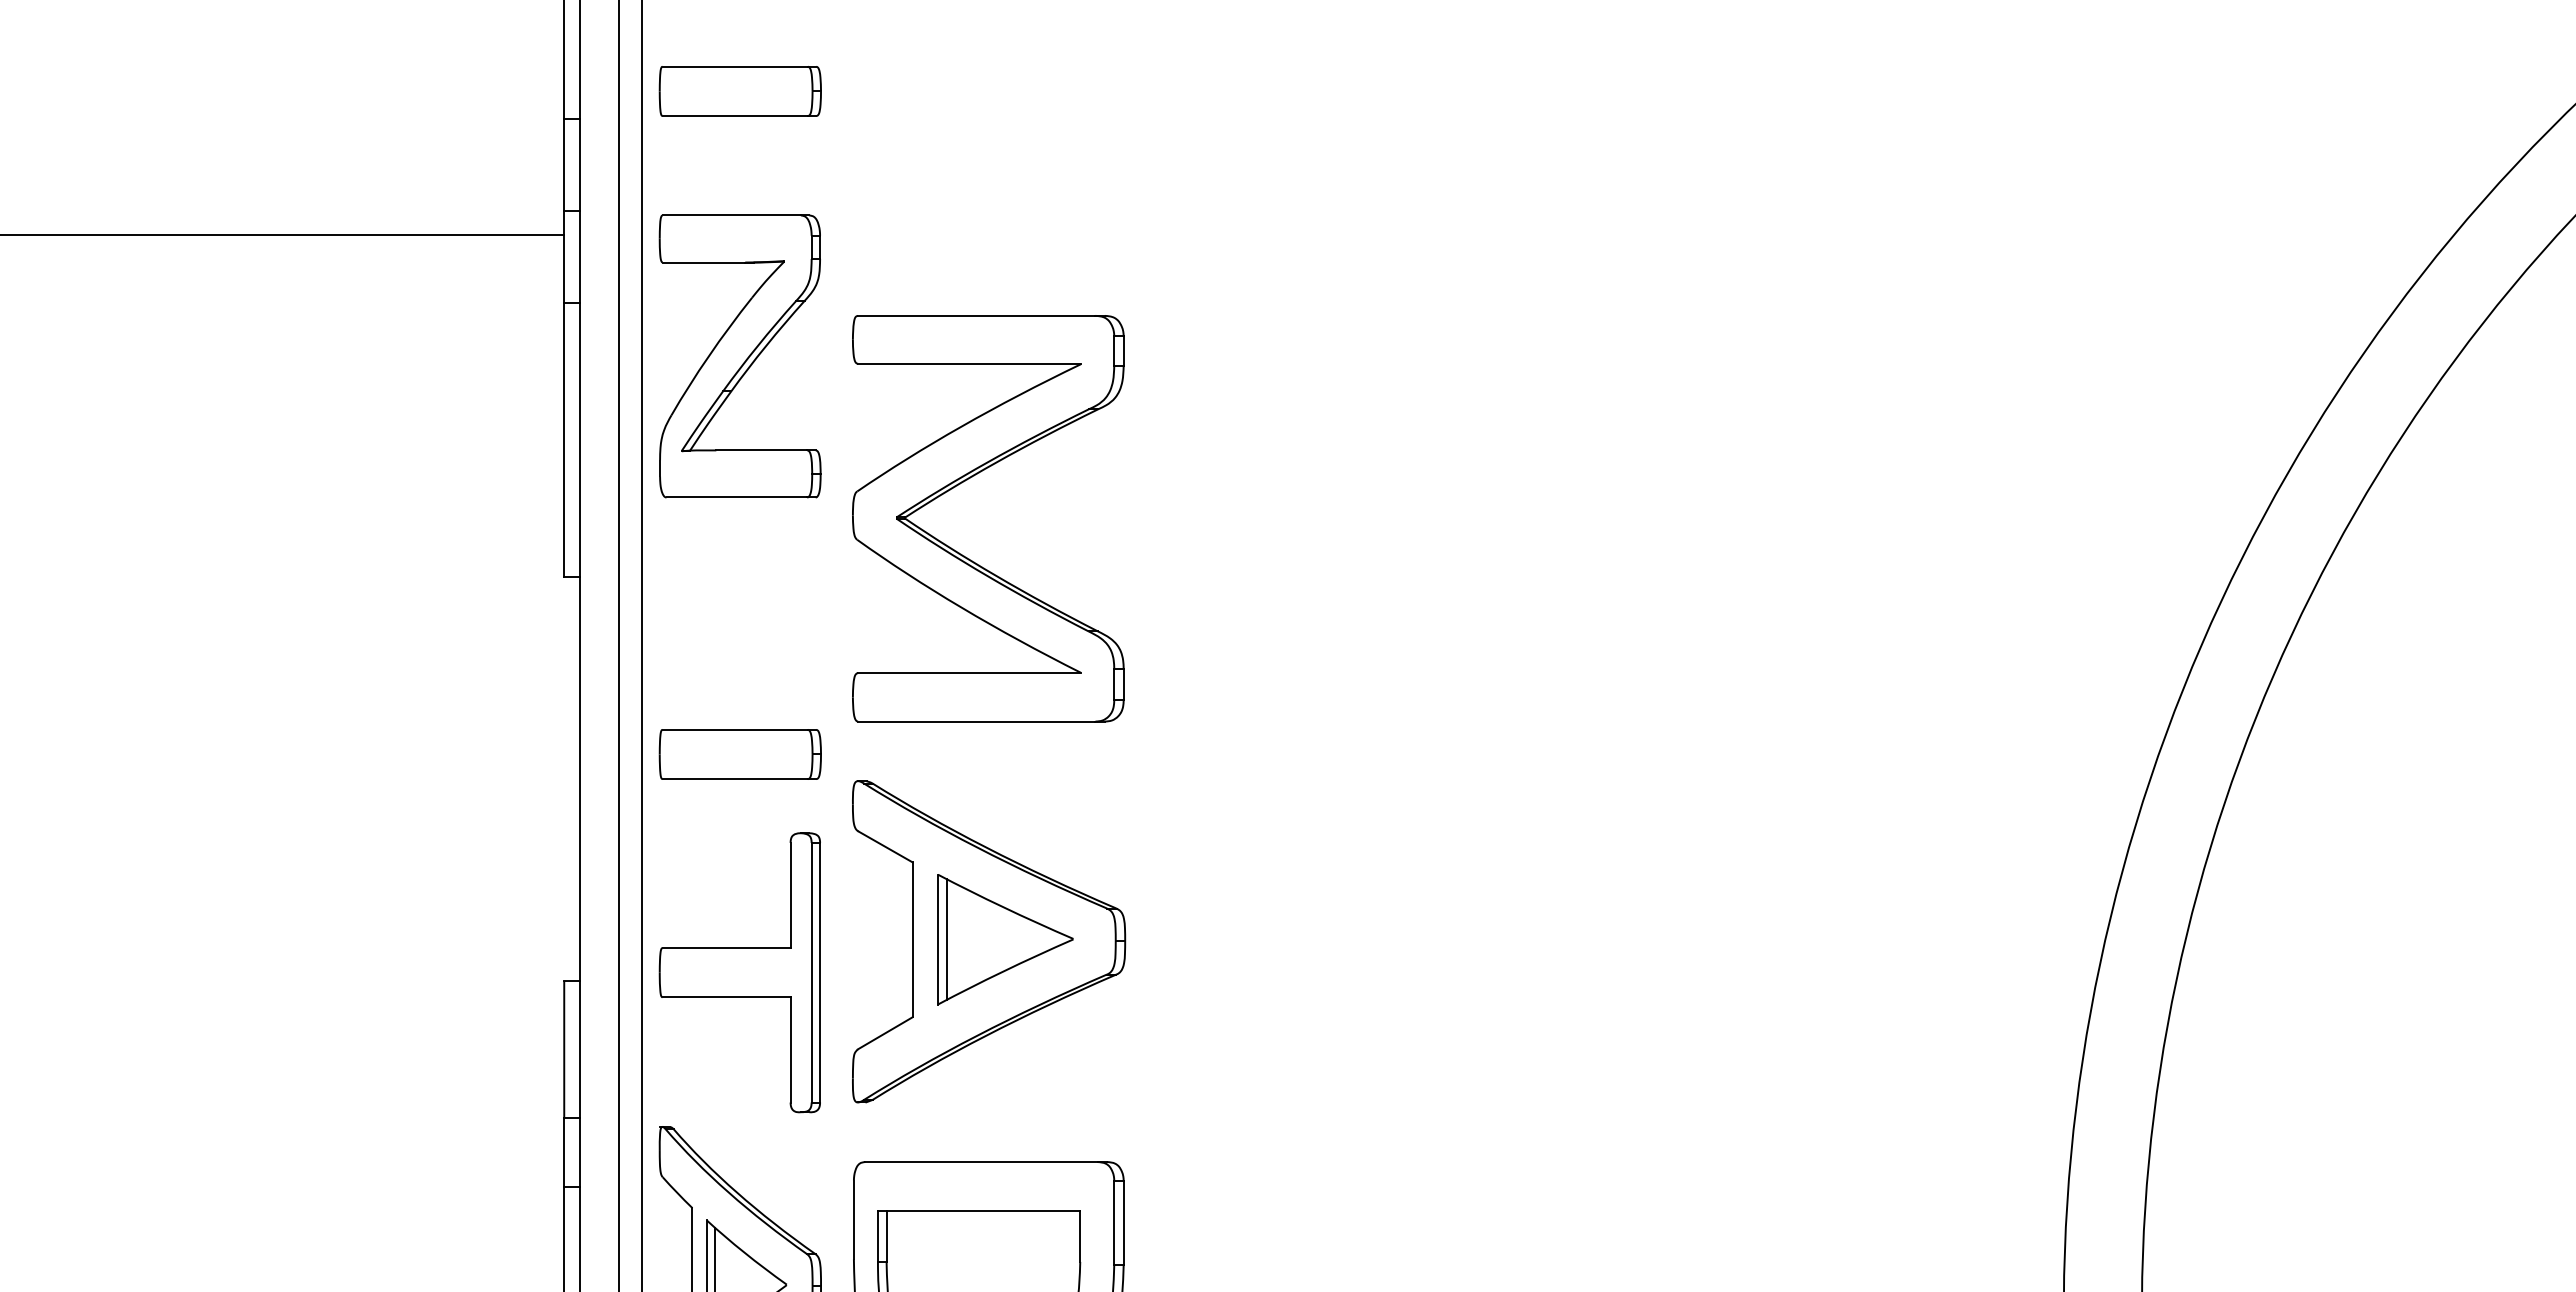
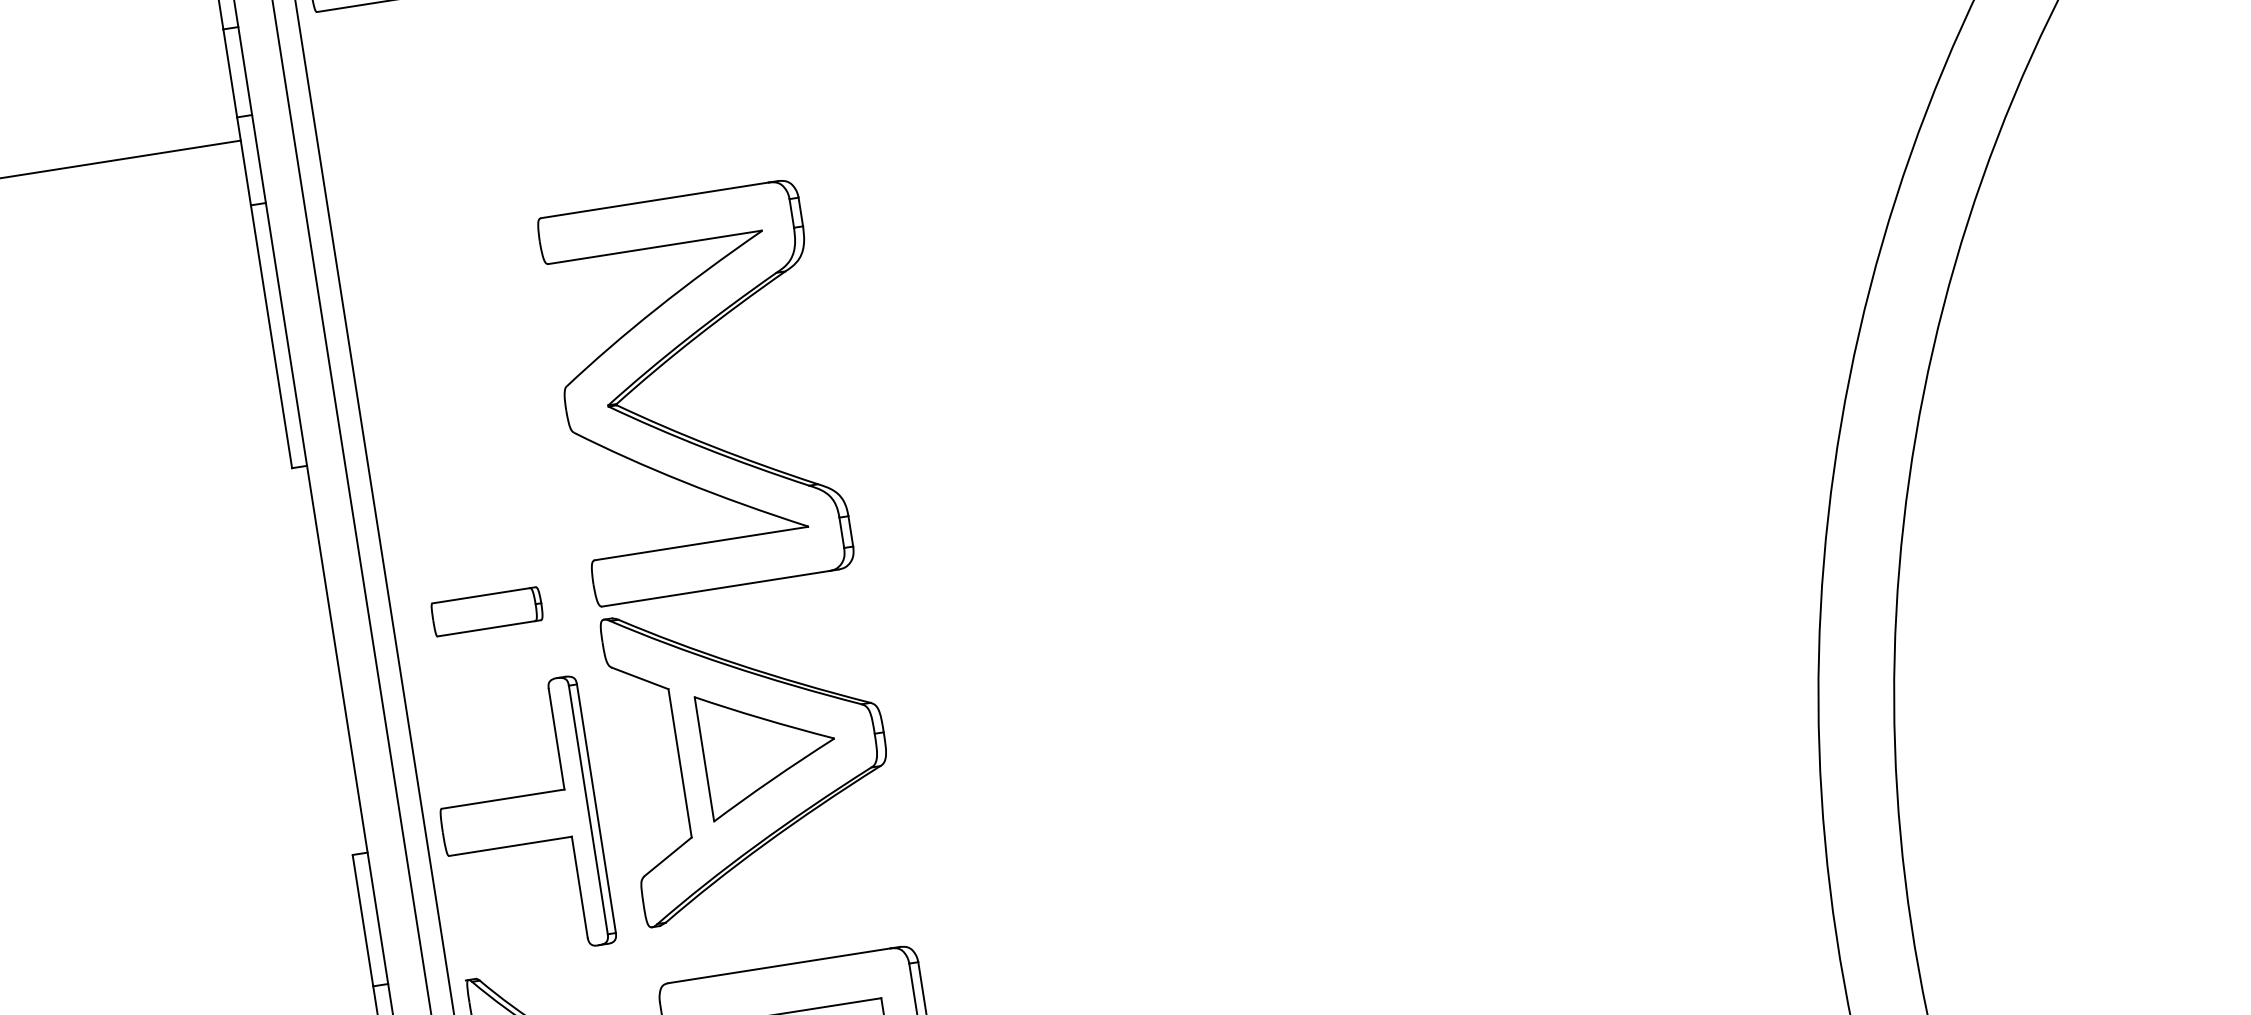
part: (739, 356) -> (426, 230), removed
part: (967, 480) -> (670, 359), moved
part: (739, 754) -> (486, 611), size x0.7
line: (946, 939) -> (712, 757), removed

